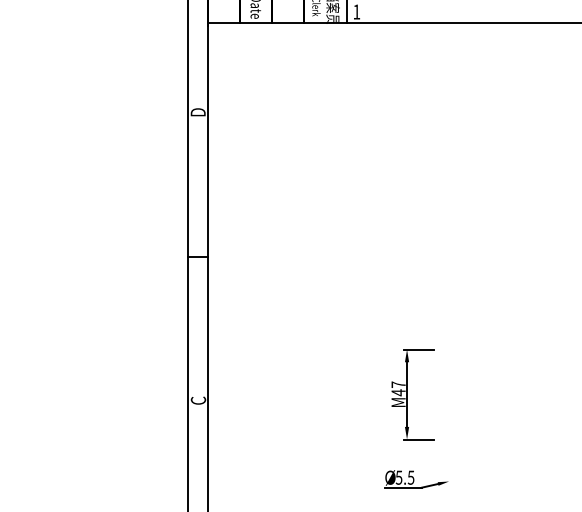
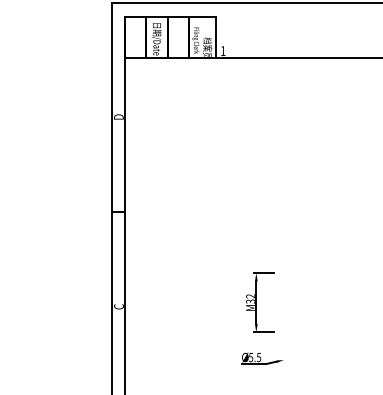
text: (398, 388) -> (250, 298), M47 -> M32

